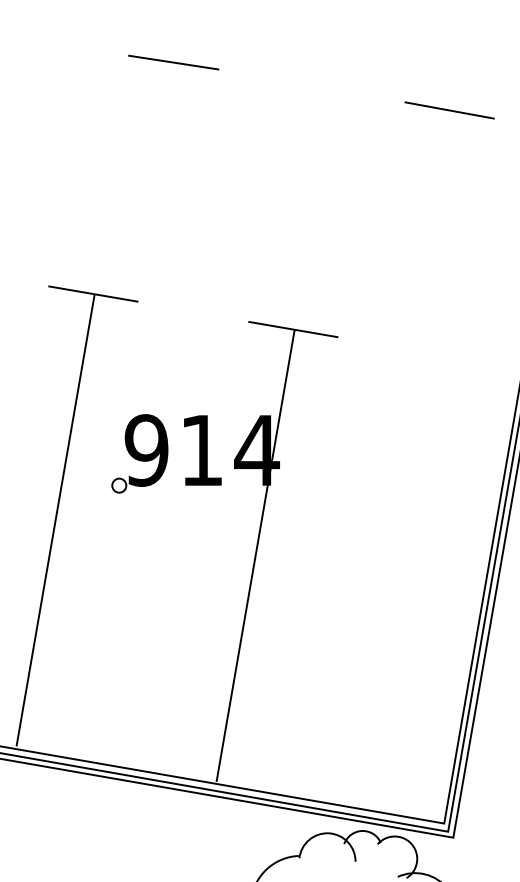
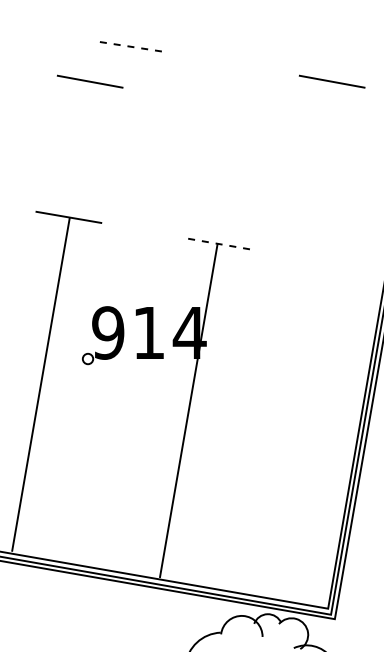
line: (172, 62) -> (127, 46), solid -> dashed
line: (121, 110) -> (89, 81), added
line: (293, 329) -> (216, 243), solid -> dashed

